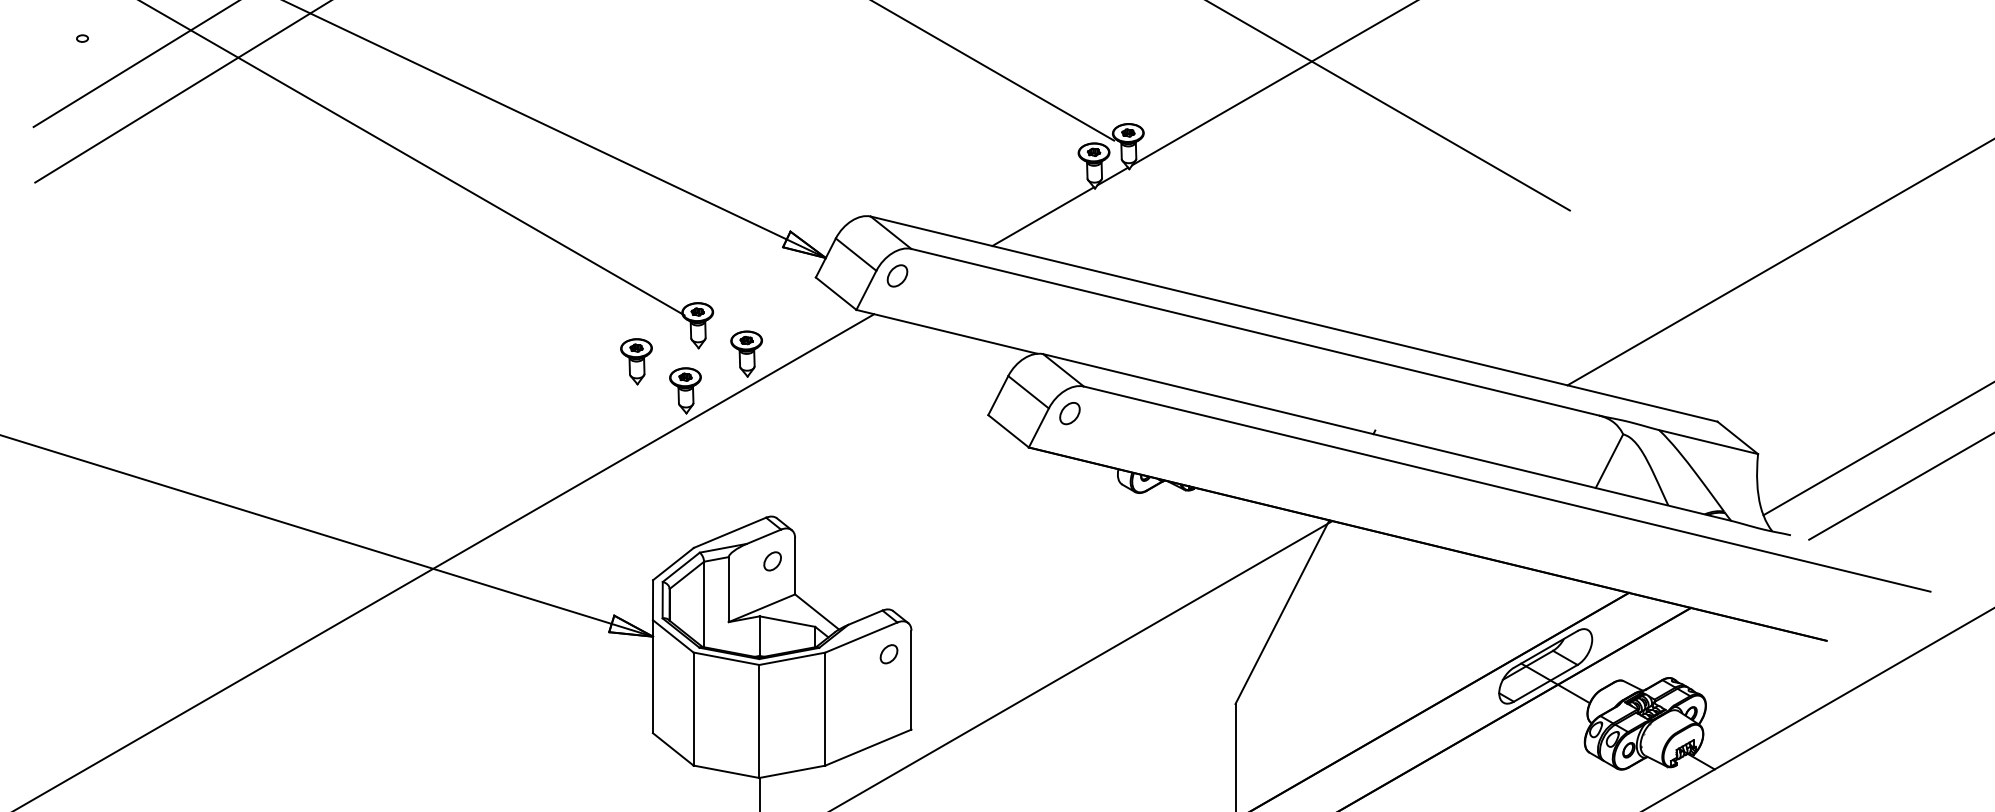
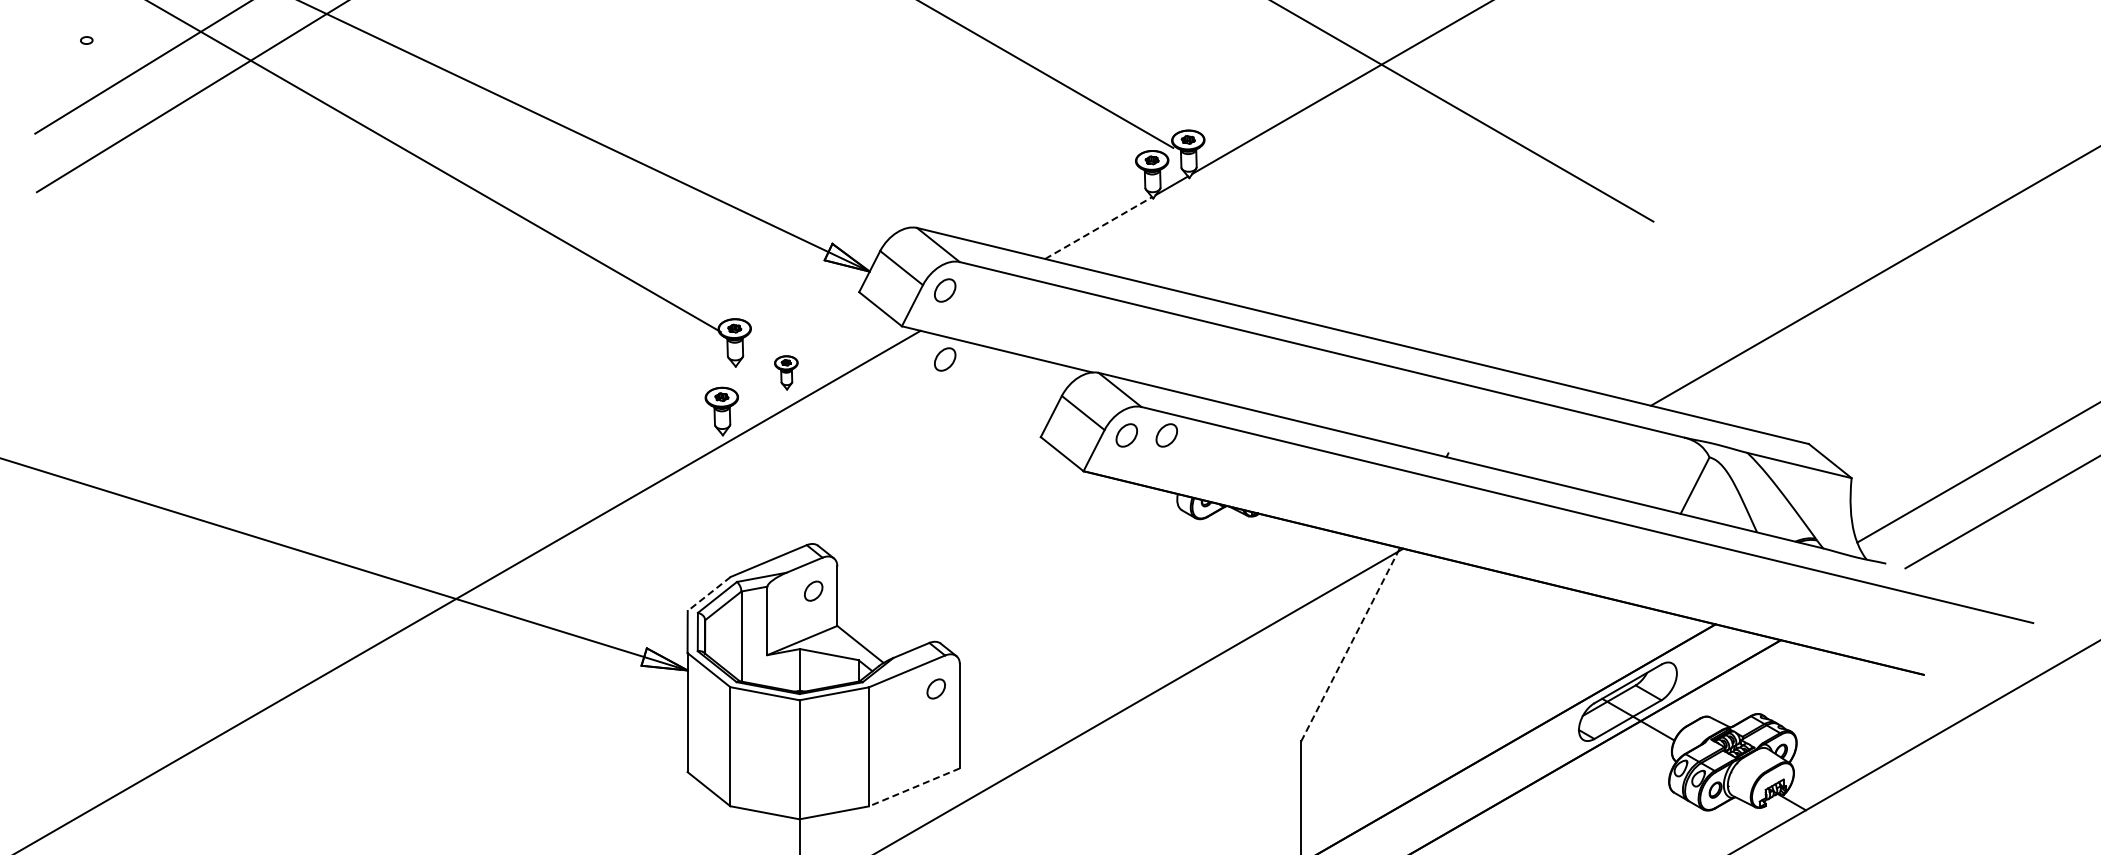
line: (1043, 217) -> (1098, 228), solid -> dashed
part: (897, 341) -> (945, 359), added
part: (746, 353) -> (786, 372), size x0.7
part: (636, 361) -> (670, 380), removed
part: (1107, 413) -> (1166, 435), added
line: (672, 564) -> (708, 594), solid -> dashed
line: (1282, 612) -> (1350, 644), solid -> dashed
line: (867, 747) -> (913, 787), solid -> dashed

